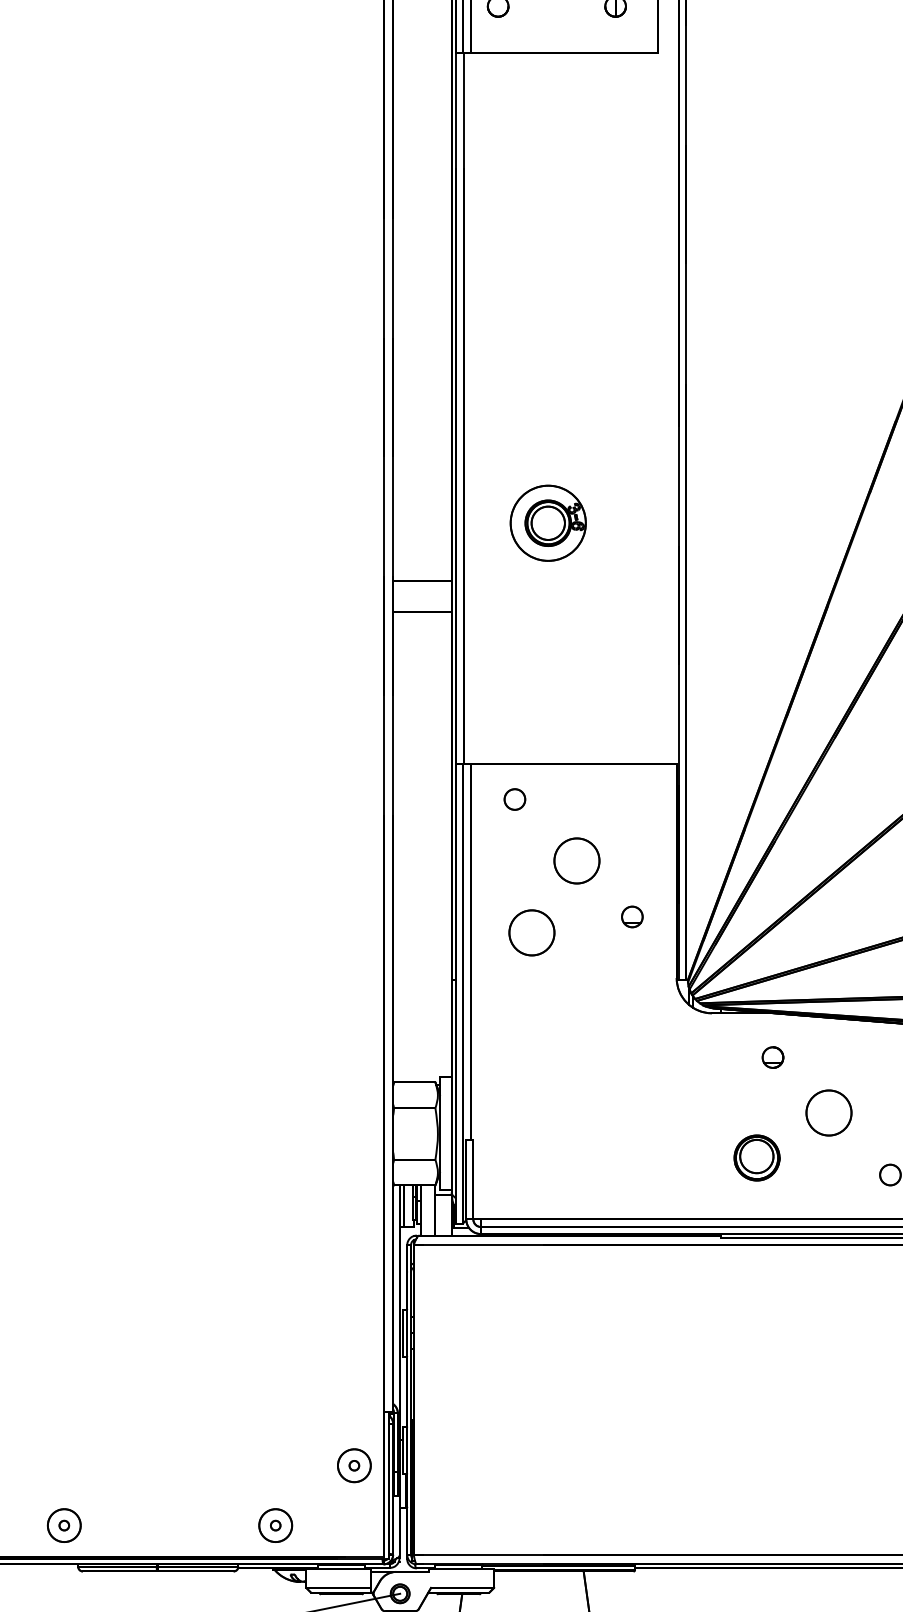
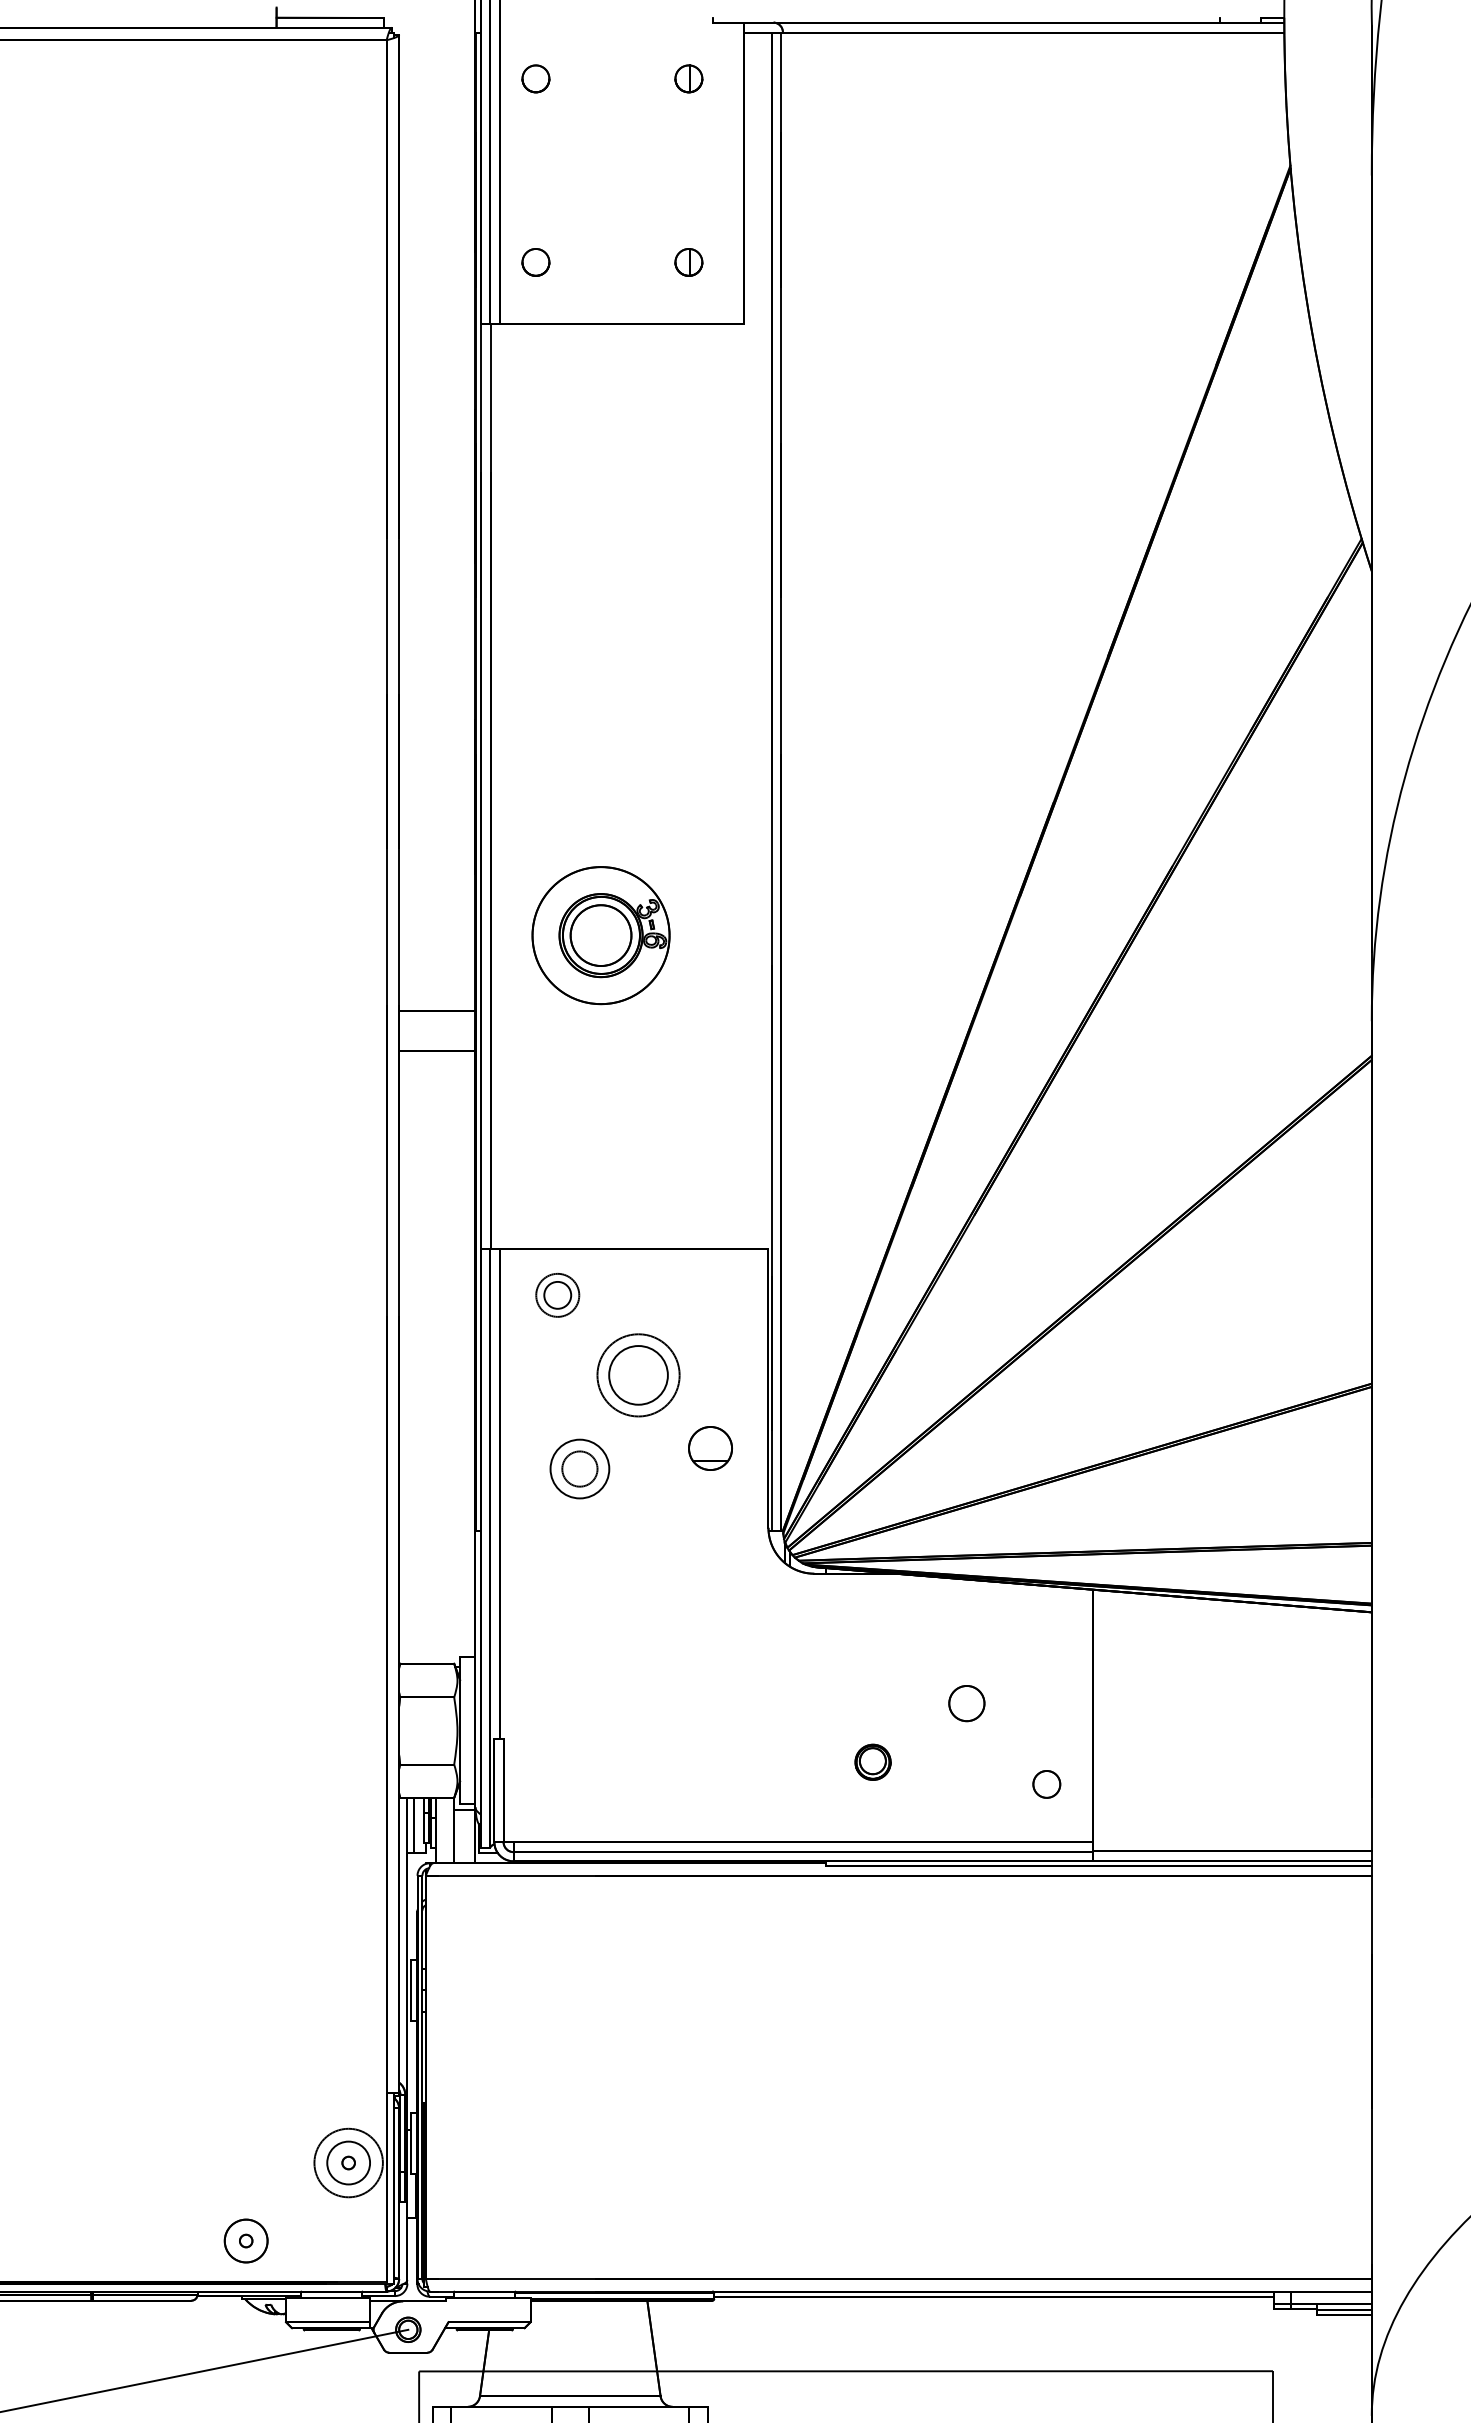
part: (548, 523) -> (601, 935), size x1.4
circle: (514, 798) -> (557, 1294), size x1.6
circle: (576, 861) -> (638, 1375), size x1.4
part: (632, 916) -> (710, 1447), size x1.6
circle: (531, 932) -> (579, 1468), size x0.6
part: (772, 1057) -> (893, 1631), removed
part: (828, 1112) -> (966, 1703), size x0.6
part: (756, 1158) -> (872, 1762), size x0.6
circle: (354, 1465) -> (348, 2162), size x1.6

